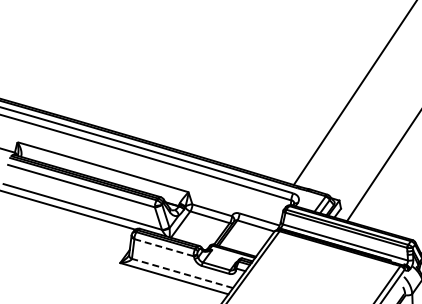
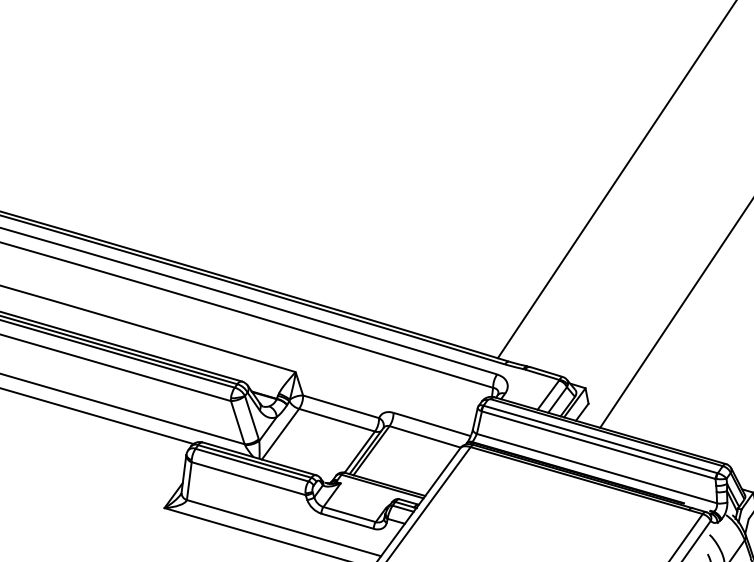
line: (164, 247) -> (249, 478), dashed -> solid
line: (182, 273) -> (284, 528), dashed -> solid

